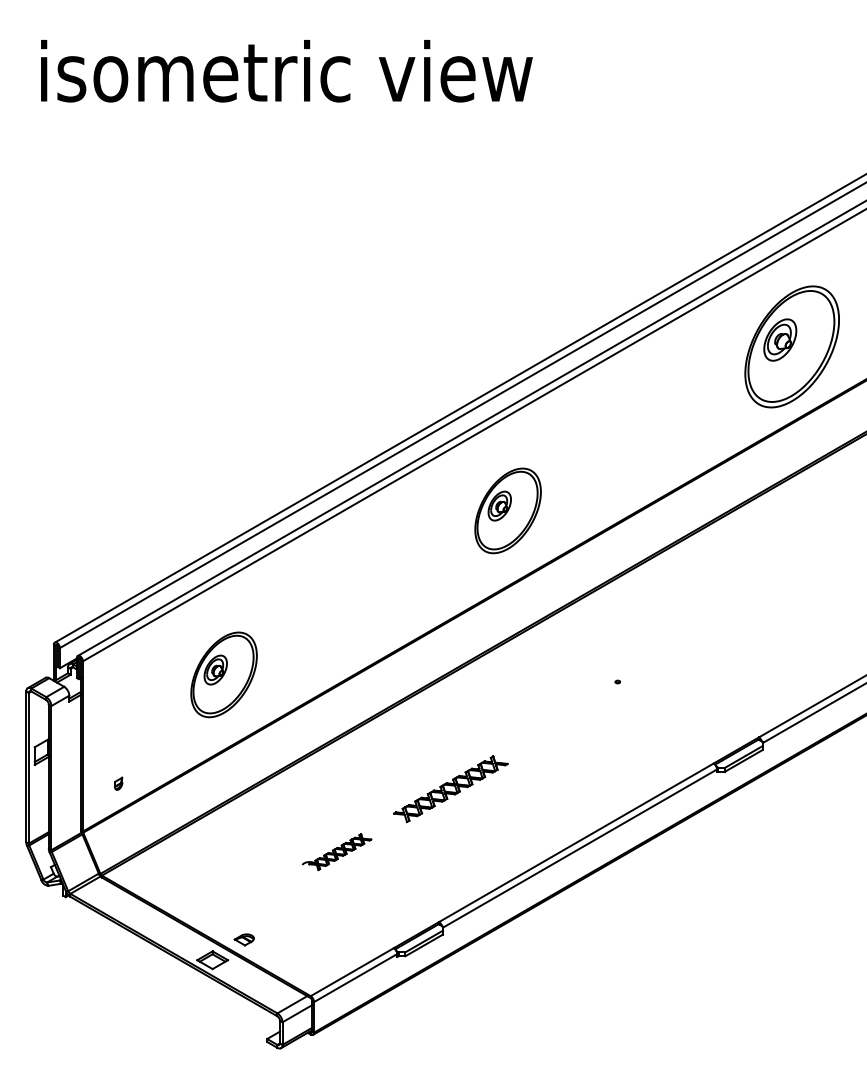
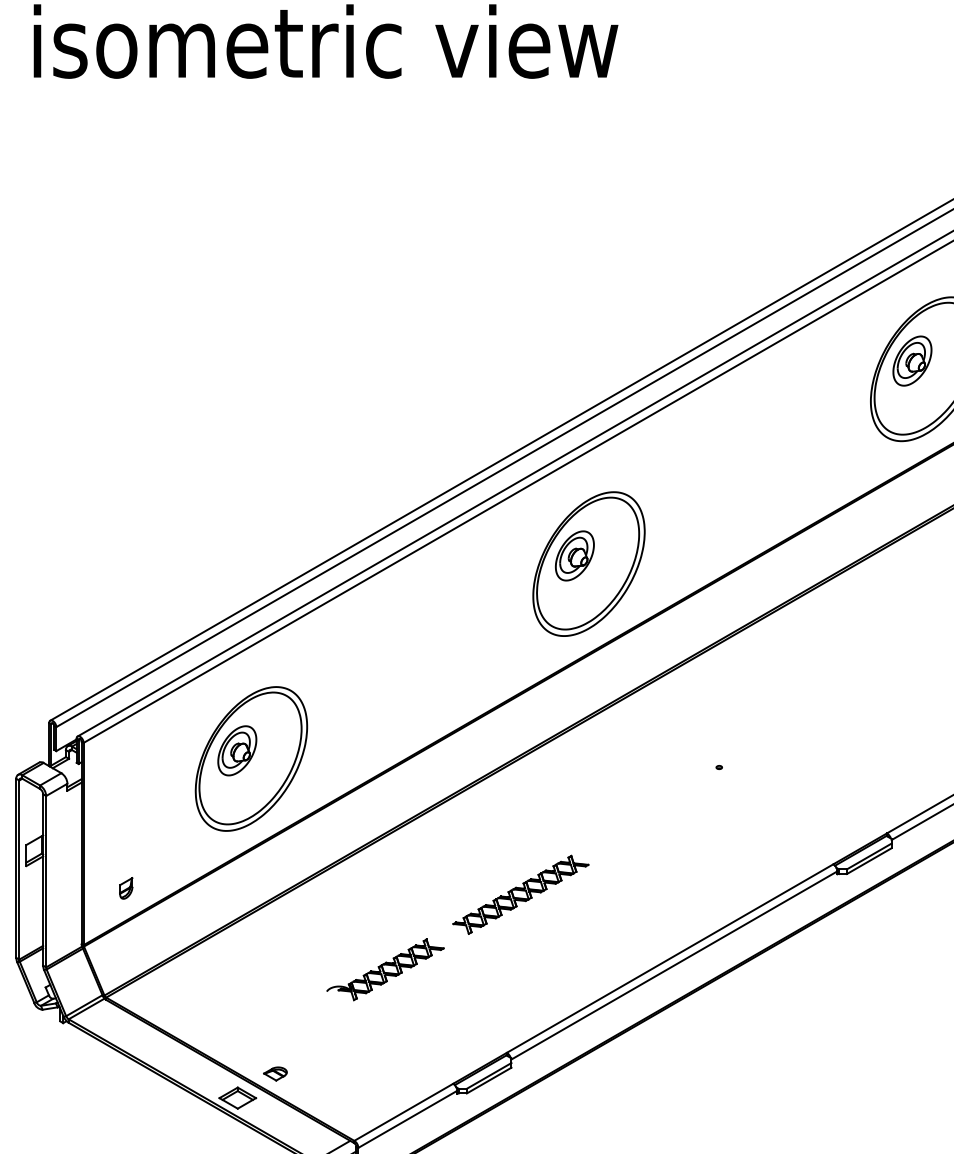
part: (507, 510) -> (588, 563), size x1.43
part: (223, 674) -> (250, 758), size x1.43
part: (118, 783) -> (125, 888), size x1.43
part: (336, 851) -> (384, 968), size x1.43

